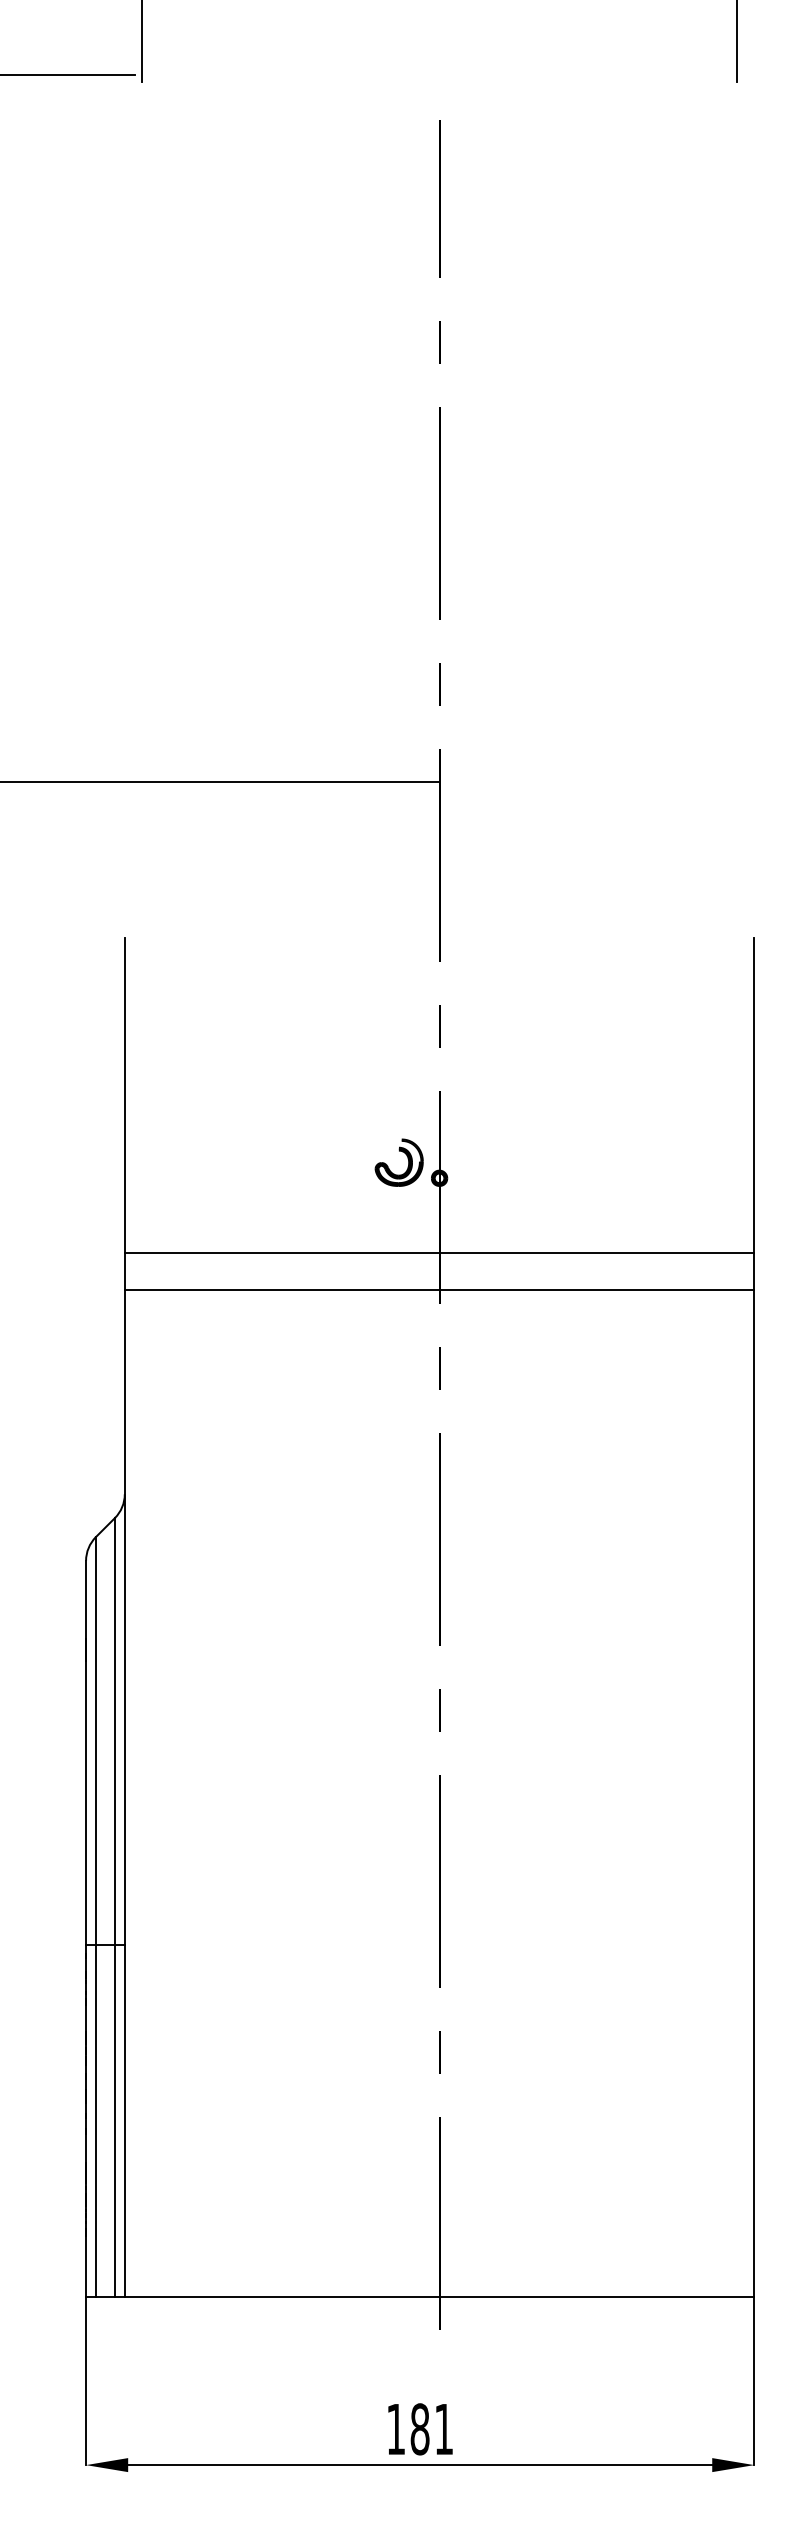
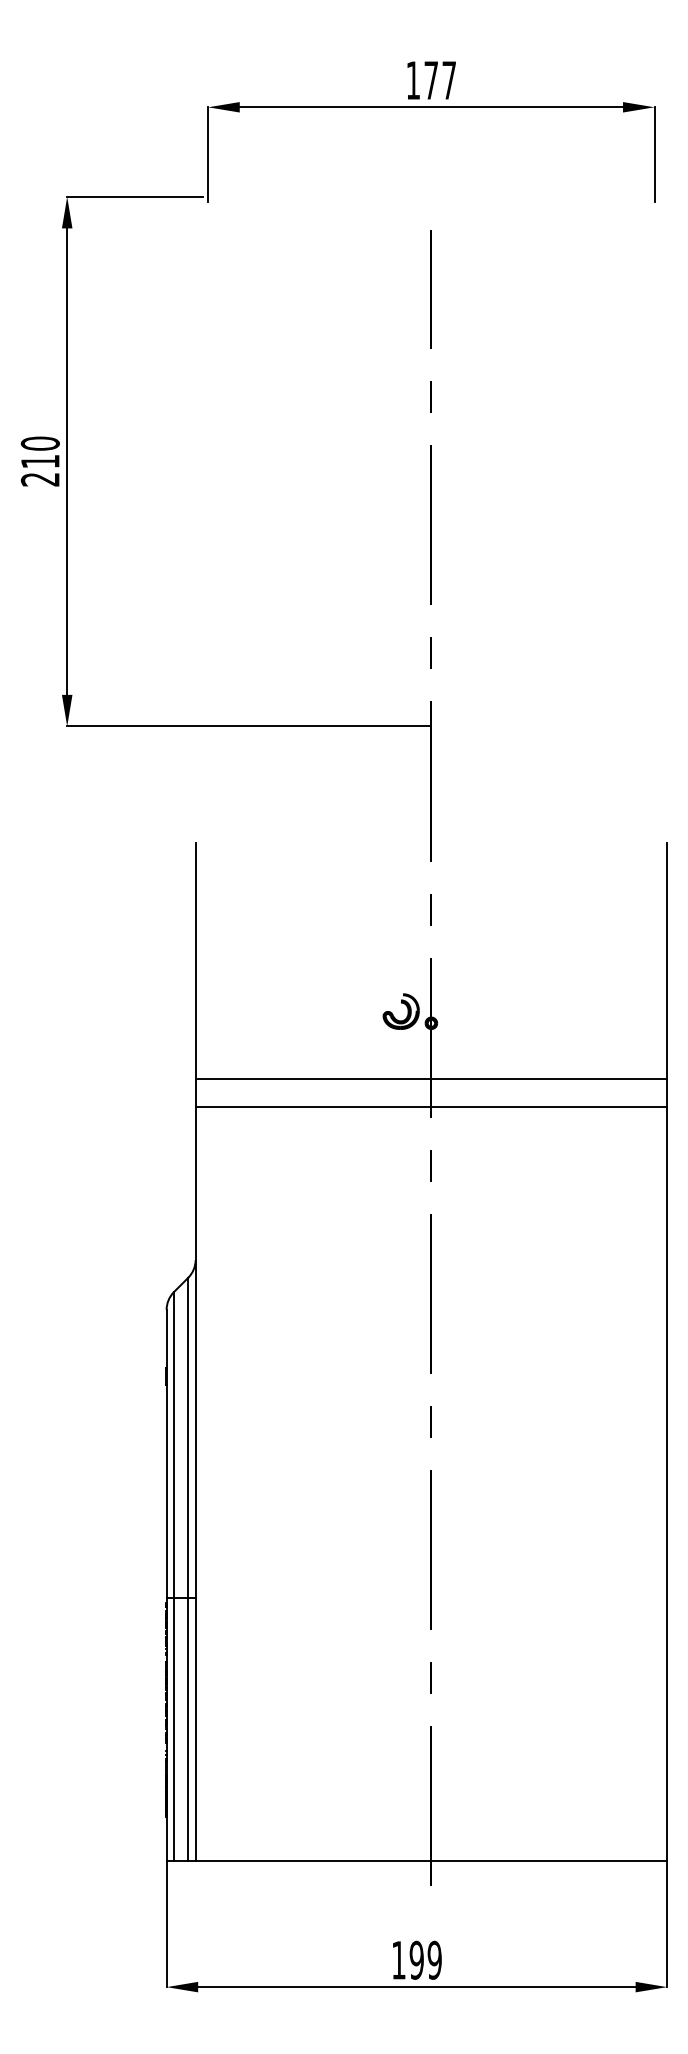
text: (431, 2428) -> (425, 1959), 181 -> 199

